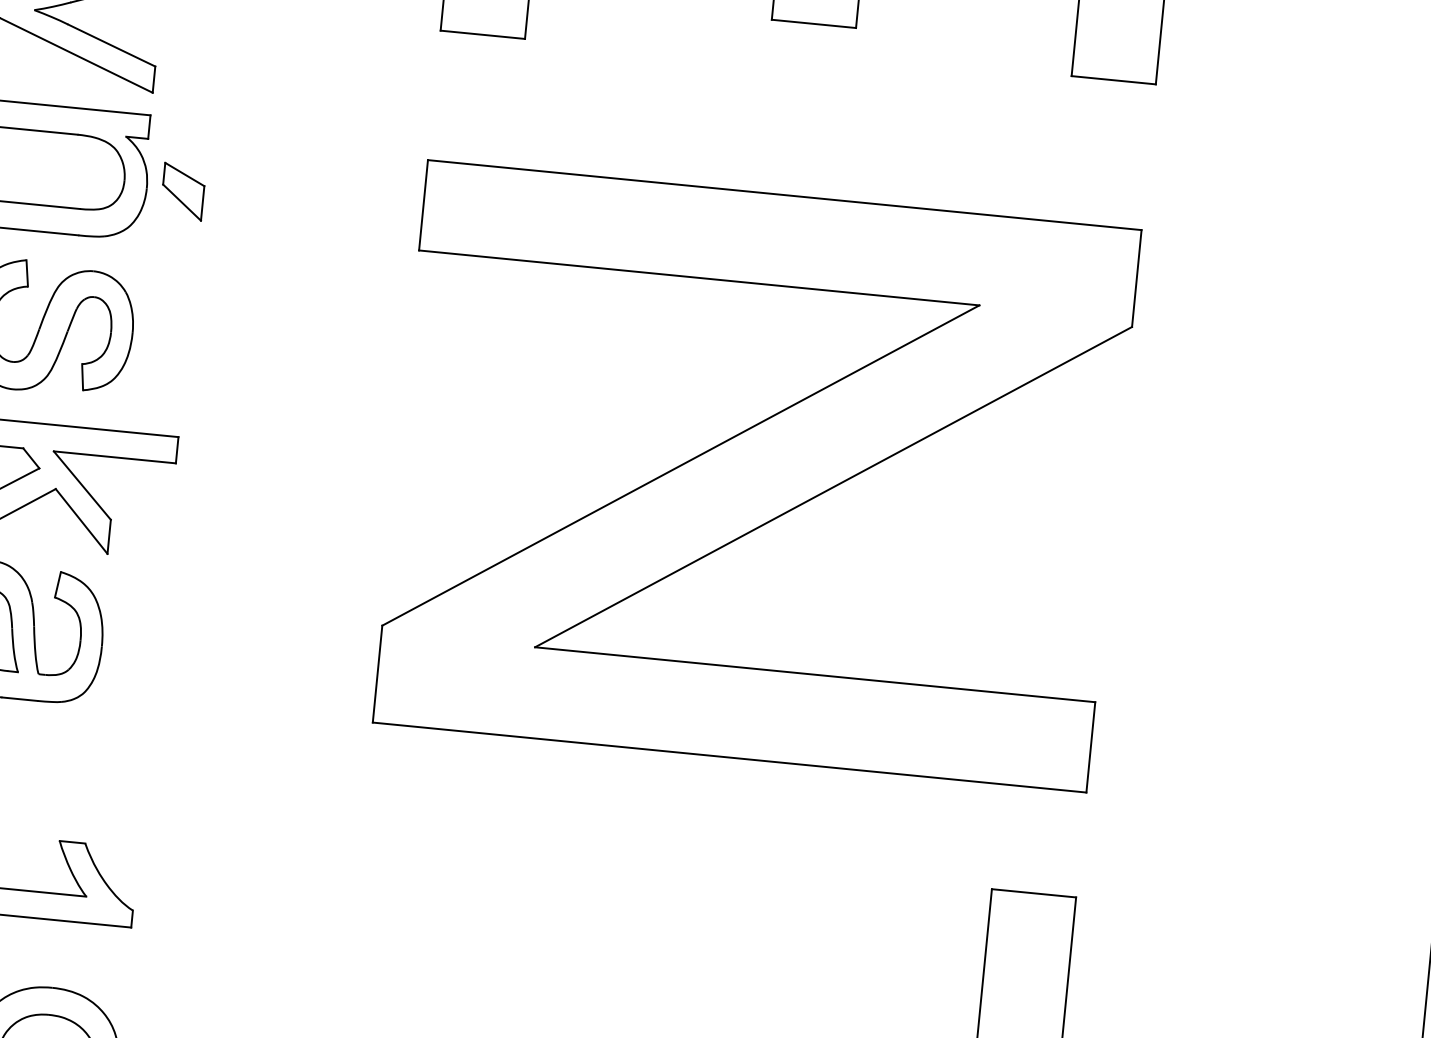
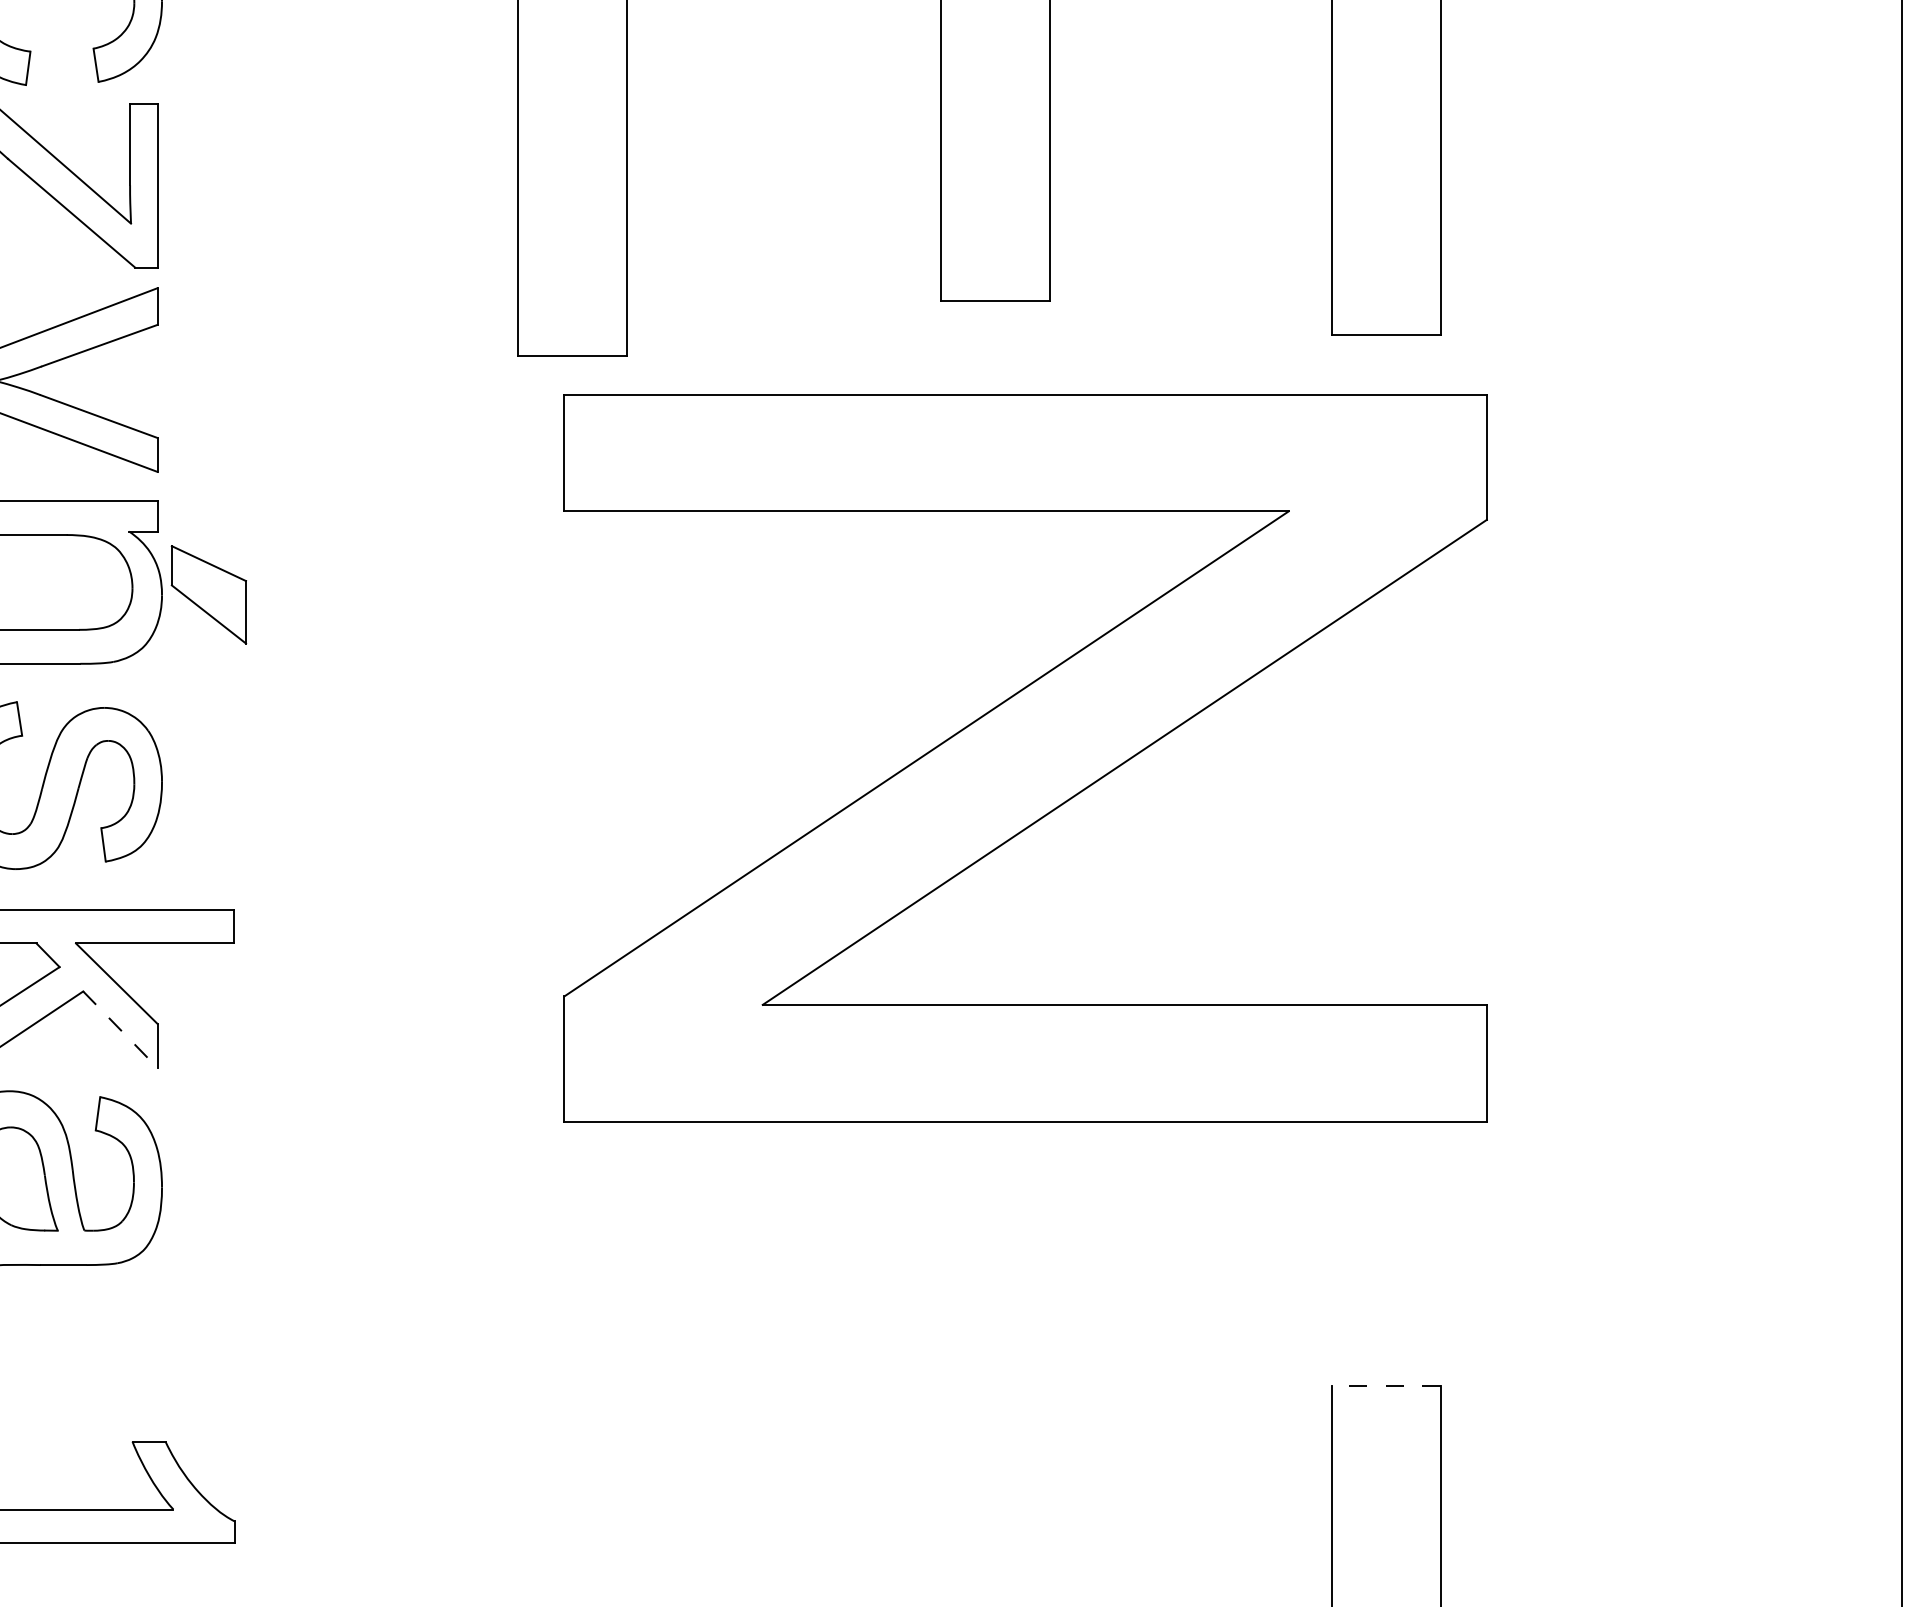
part: (182, 191) -> (208, 594), size x1.4
part: (757, 476) -> (1025, 758), moved
line: (81, 522) -> (120, 1030), solid -> dashed
line: (1033, 893) -> (1385, 1386), solid -> dashed

